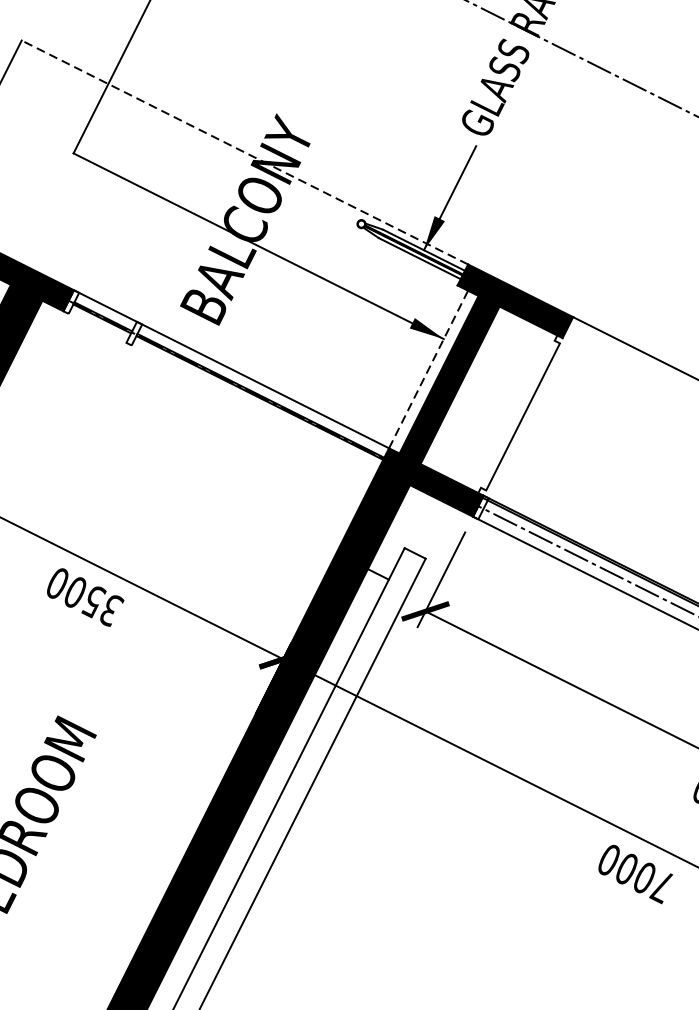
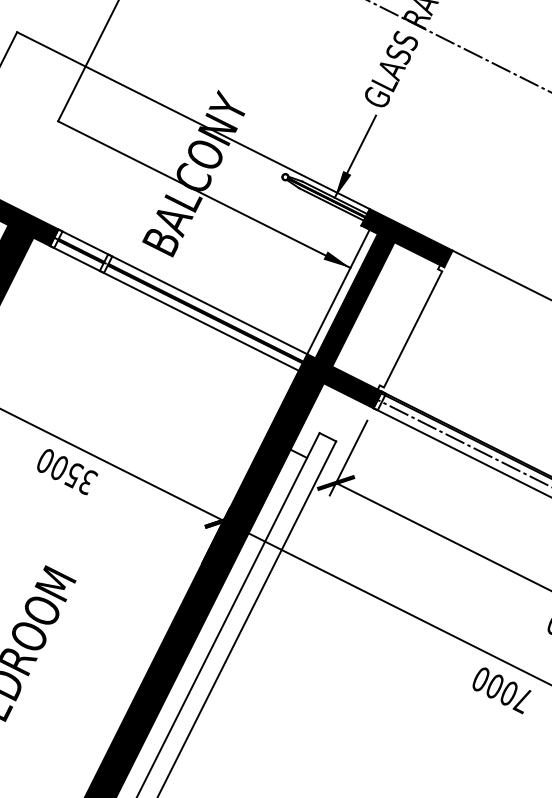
line: (243, 152) -> (192, 120), dashed -> solid
line: (428, 370) -> (338, 292), dashed -> solid
line: (220, 390) -> (174, 308), added

